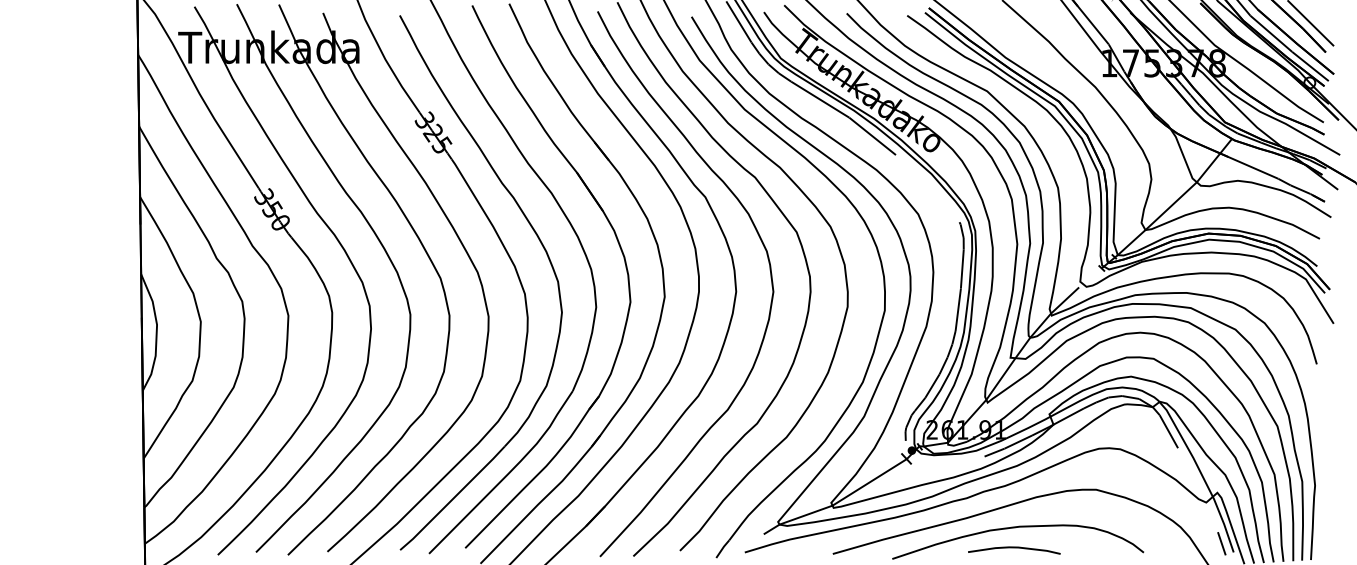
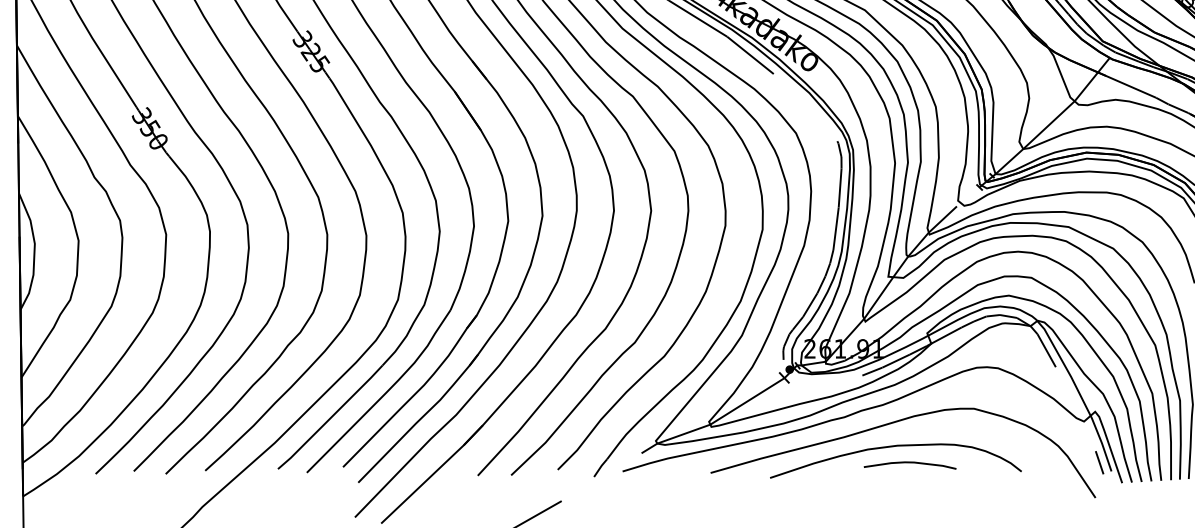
curve: (1014, 548) -> (910, 463), moved

